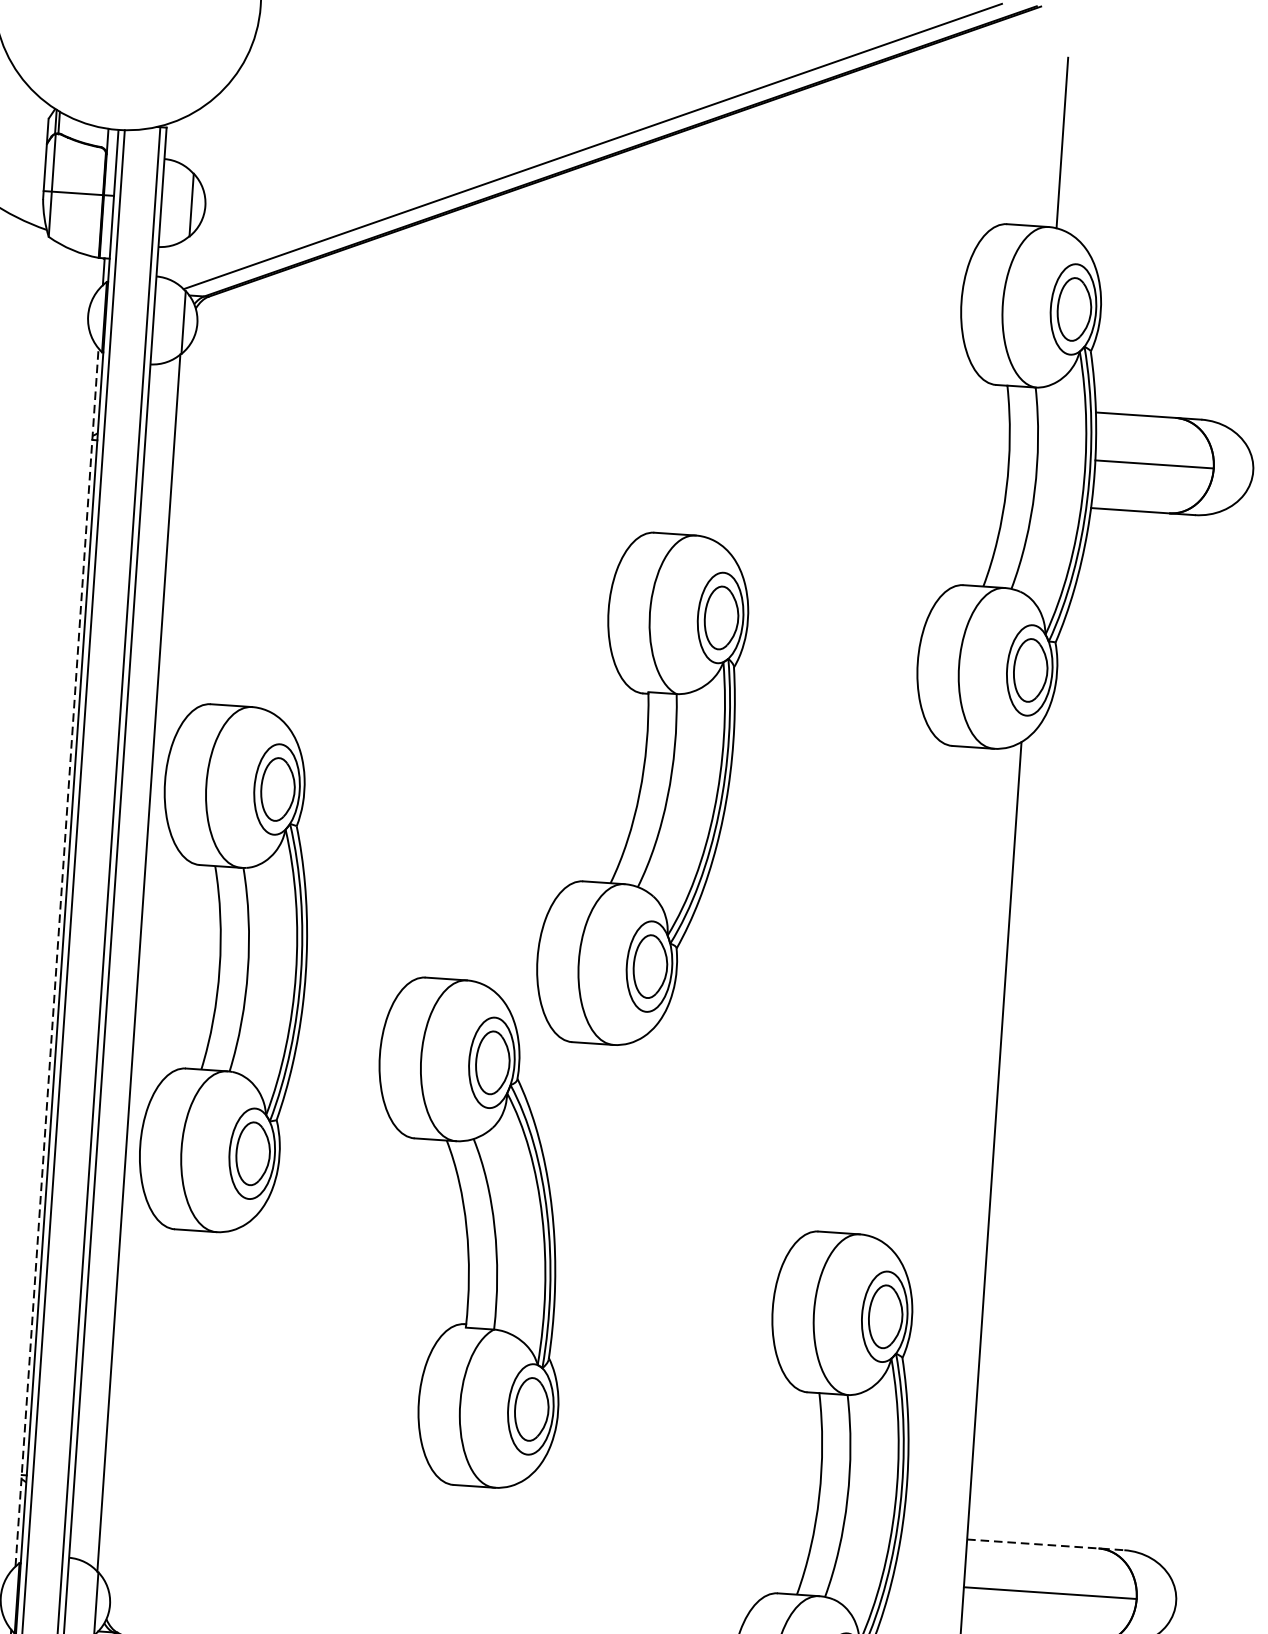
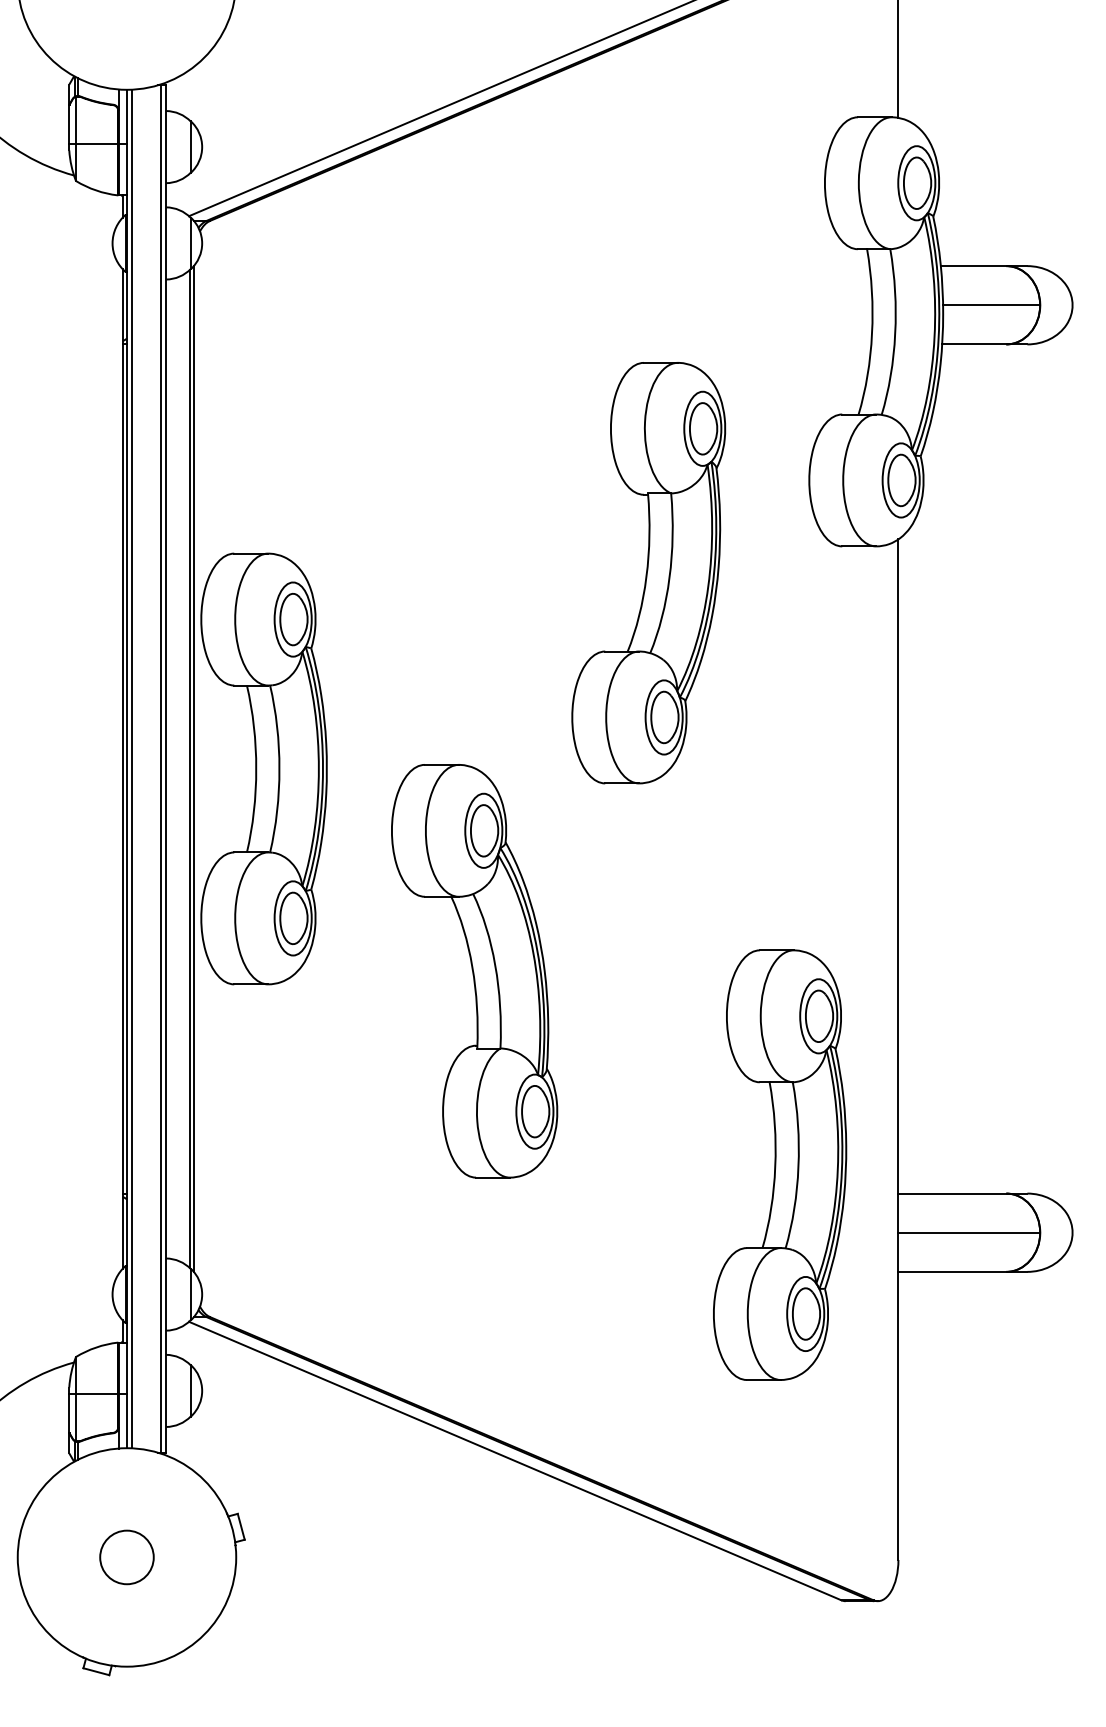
part: (642, 789) -> (648, 573), moved
line: (56, 958) -> (122, 769), dashed -> solid
line: (143, 962) -> (193, 768), added
line: (1046, 1544) -> (963, 1193), dashed -> solid

